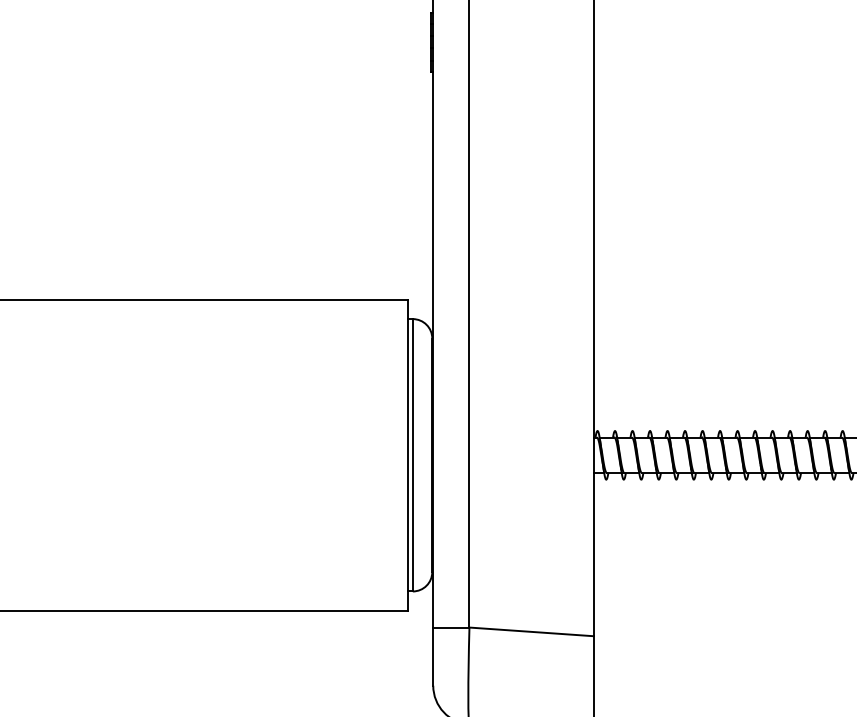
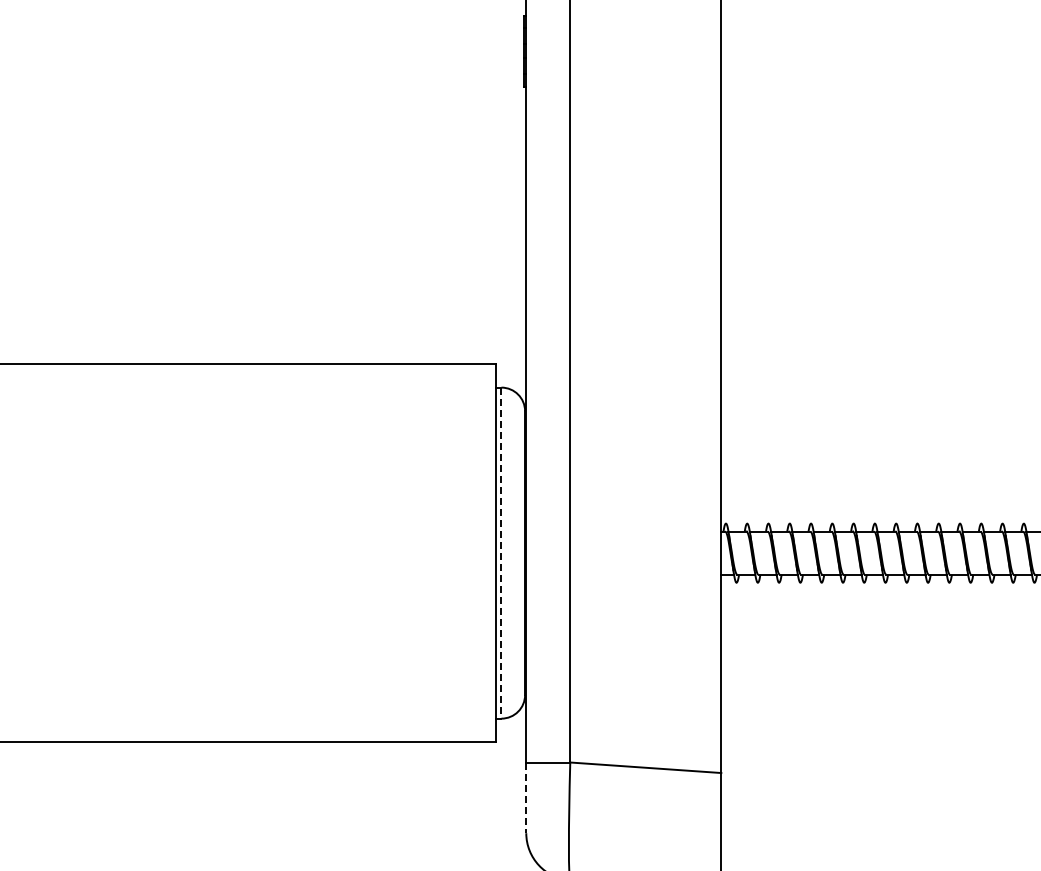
line: (412, 455) -> (501, 553), solid -> dashed
line: (433, 657) -> (526, 798), solid -> dashed

